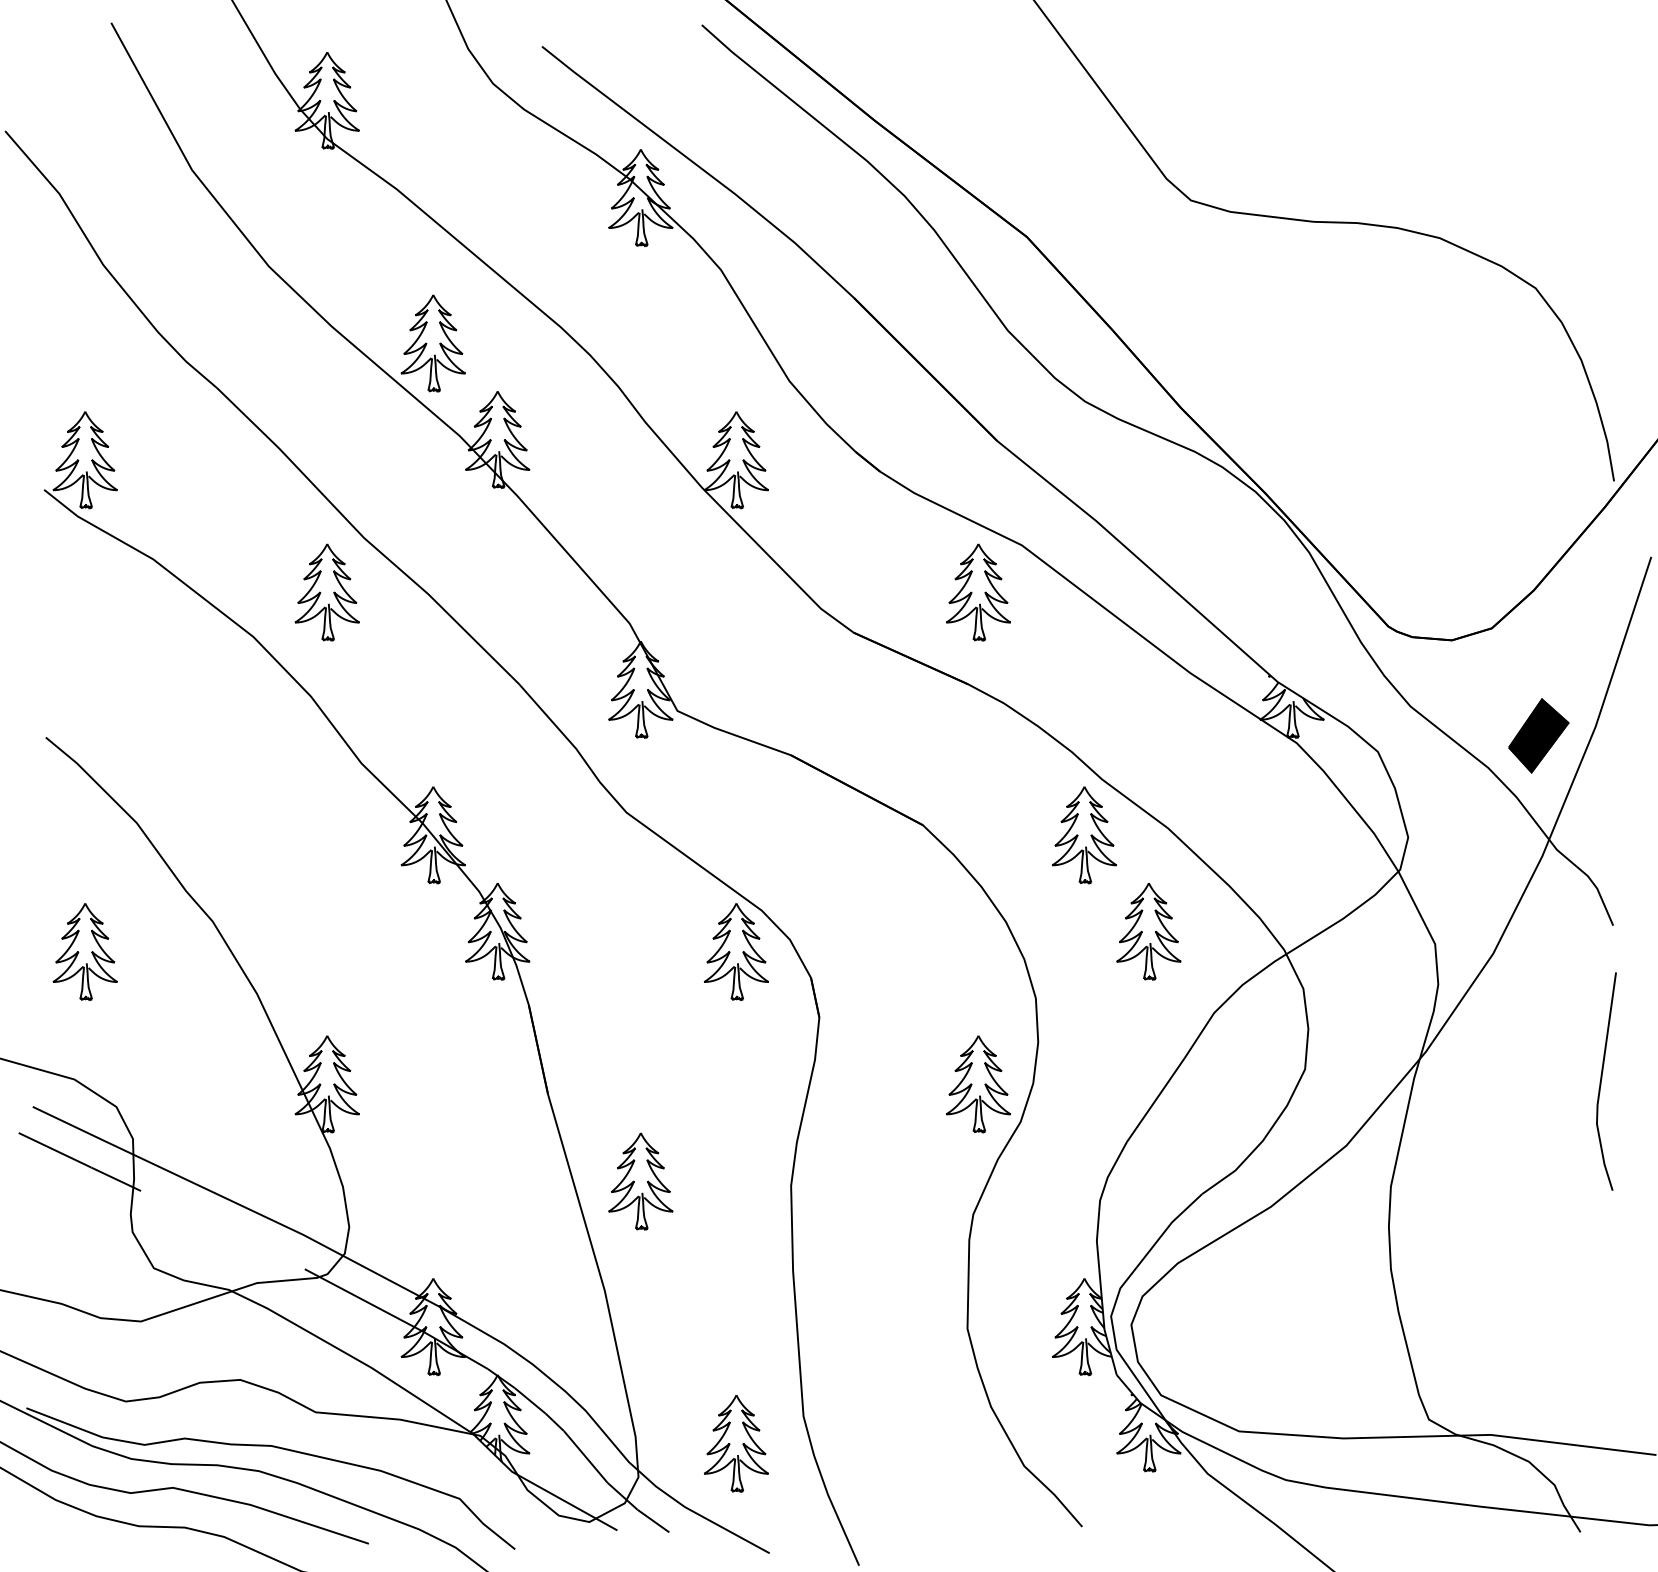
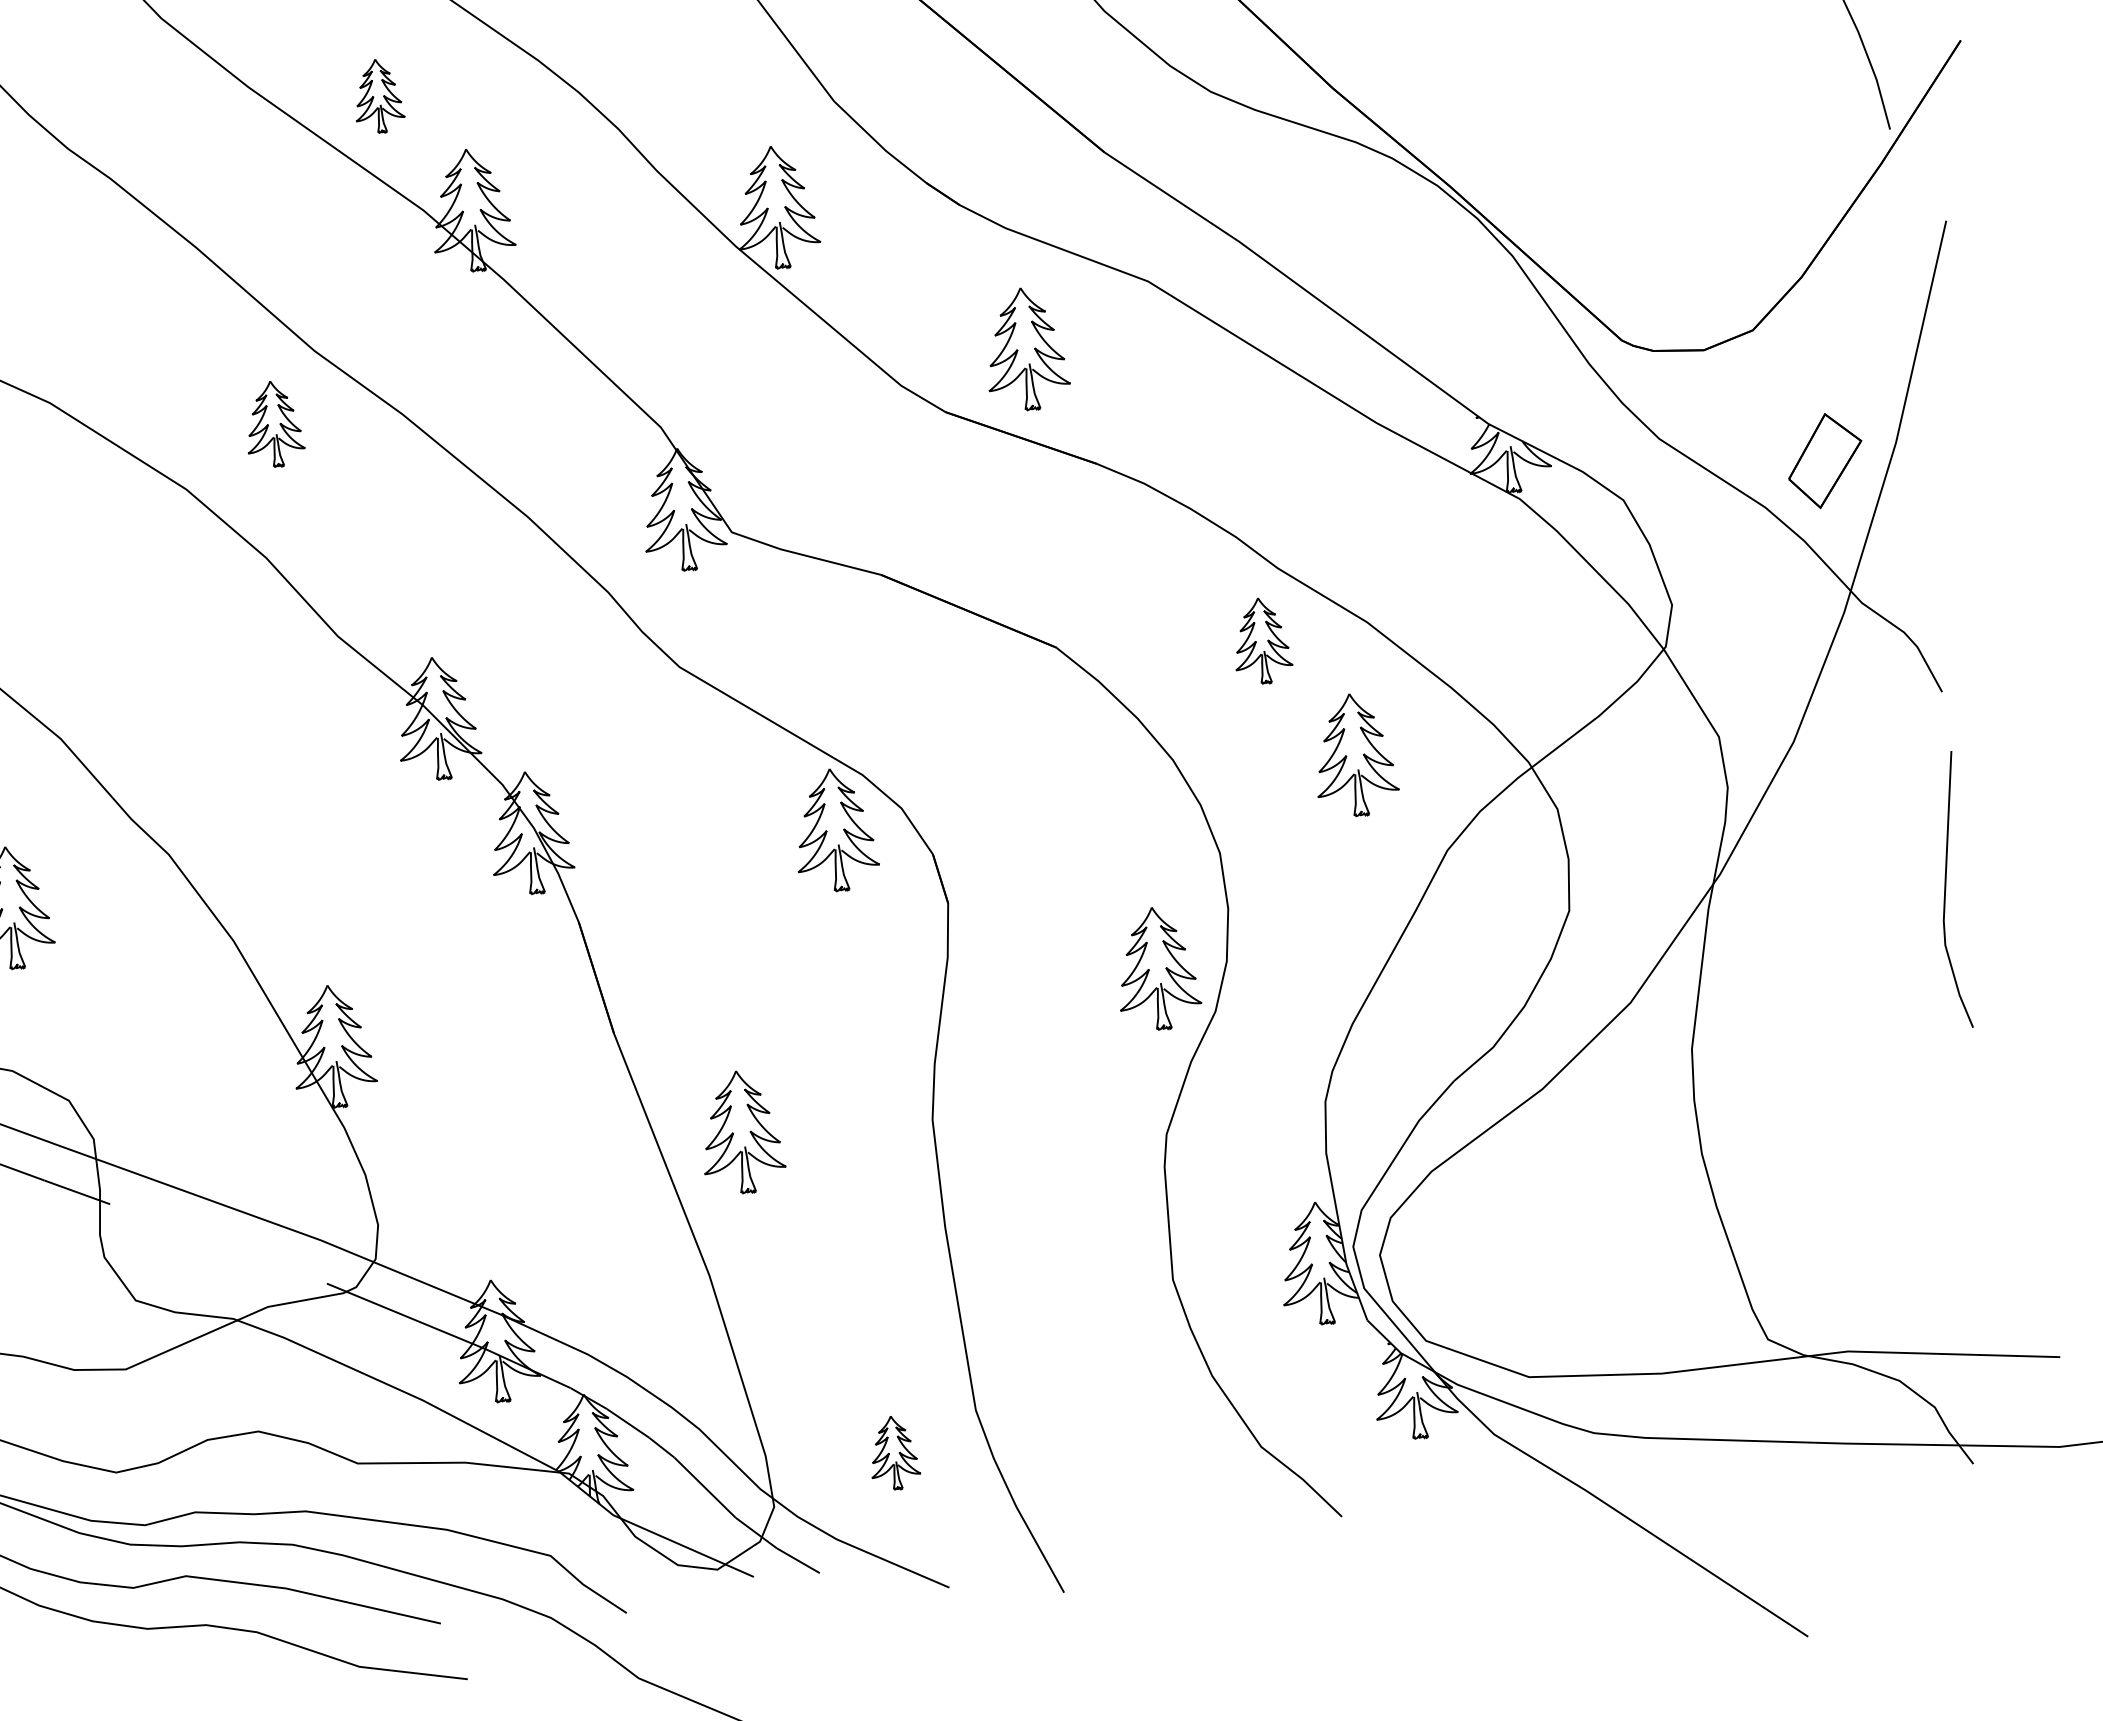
part: (432, 343) -> (377, 96), size x0.6
part: (326, 592) -> (273, 424), size x0.7
part: (978, 592) -> (1026, 349), moved
fill: (1538, 735) -> (1824, 460), removed
part: (1084, 835) -> (1262, 641), size x0.7
part: (736, 1443) -> (894, 1452), size x0.6

